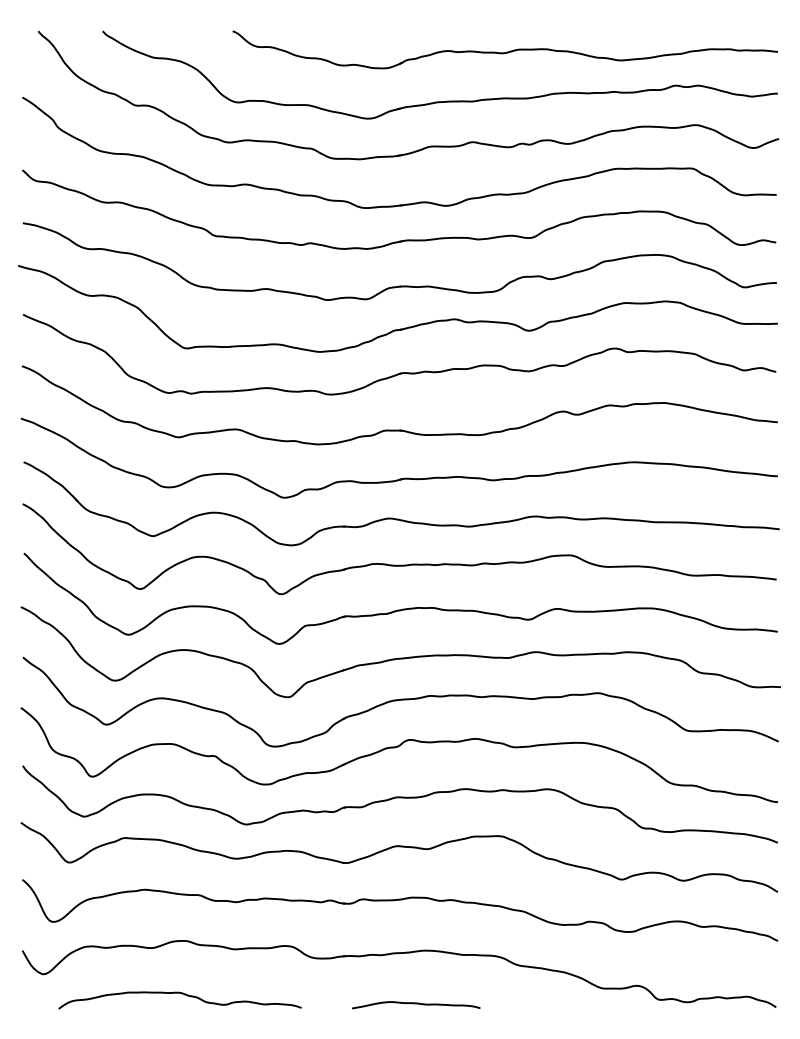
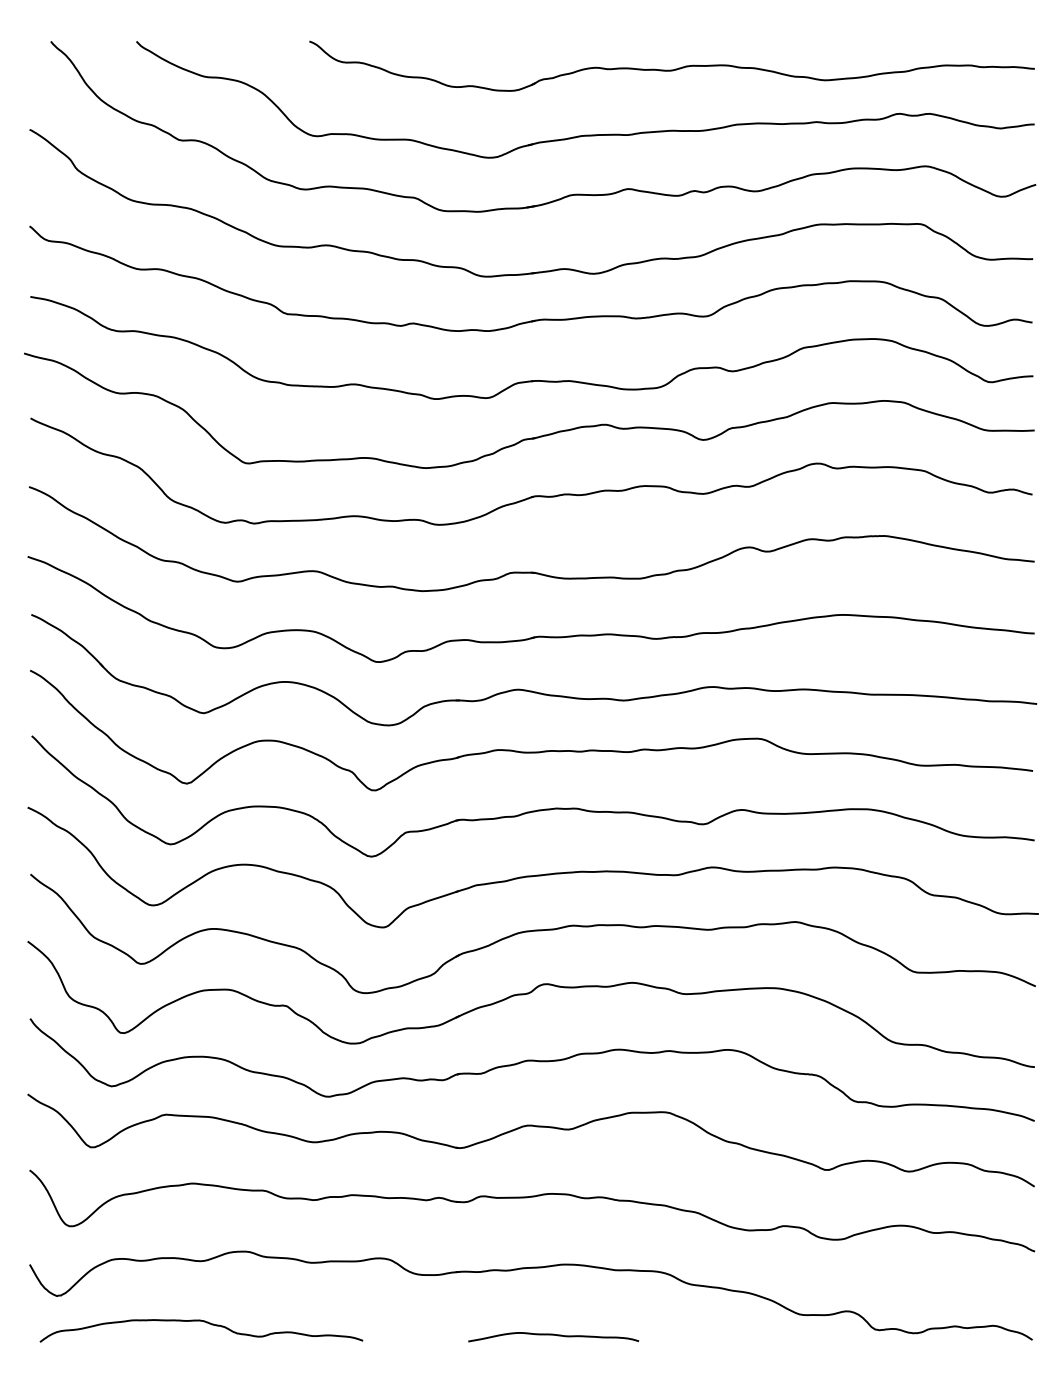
curve: (182, 994) -> (204, 1322), moved

